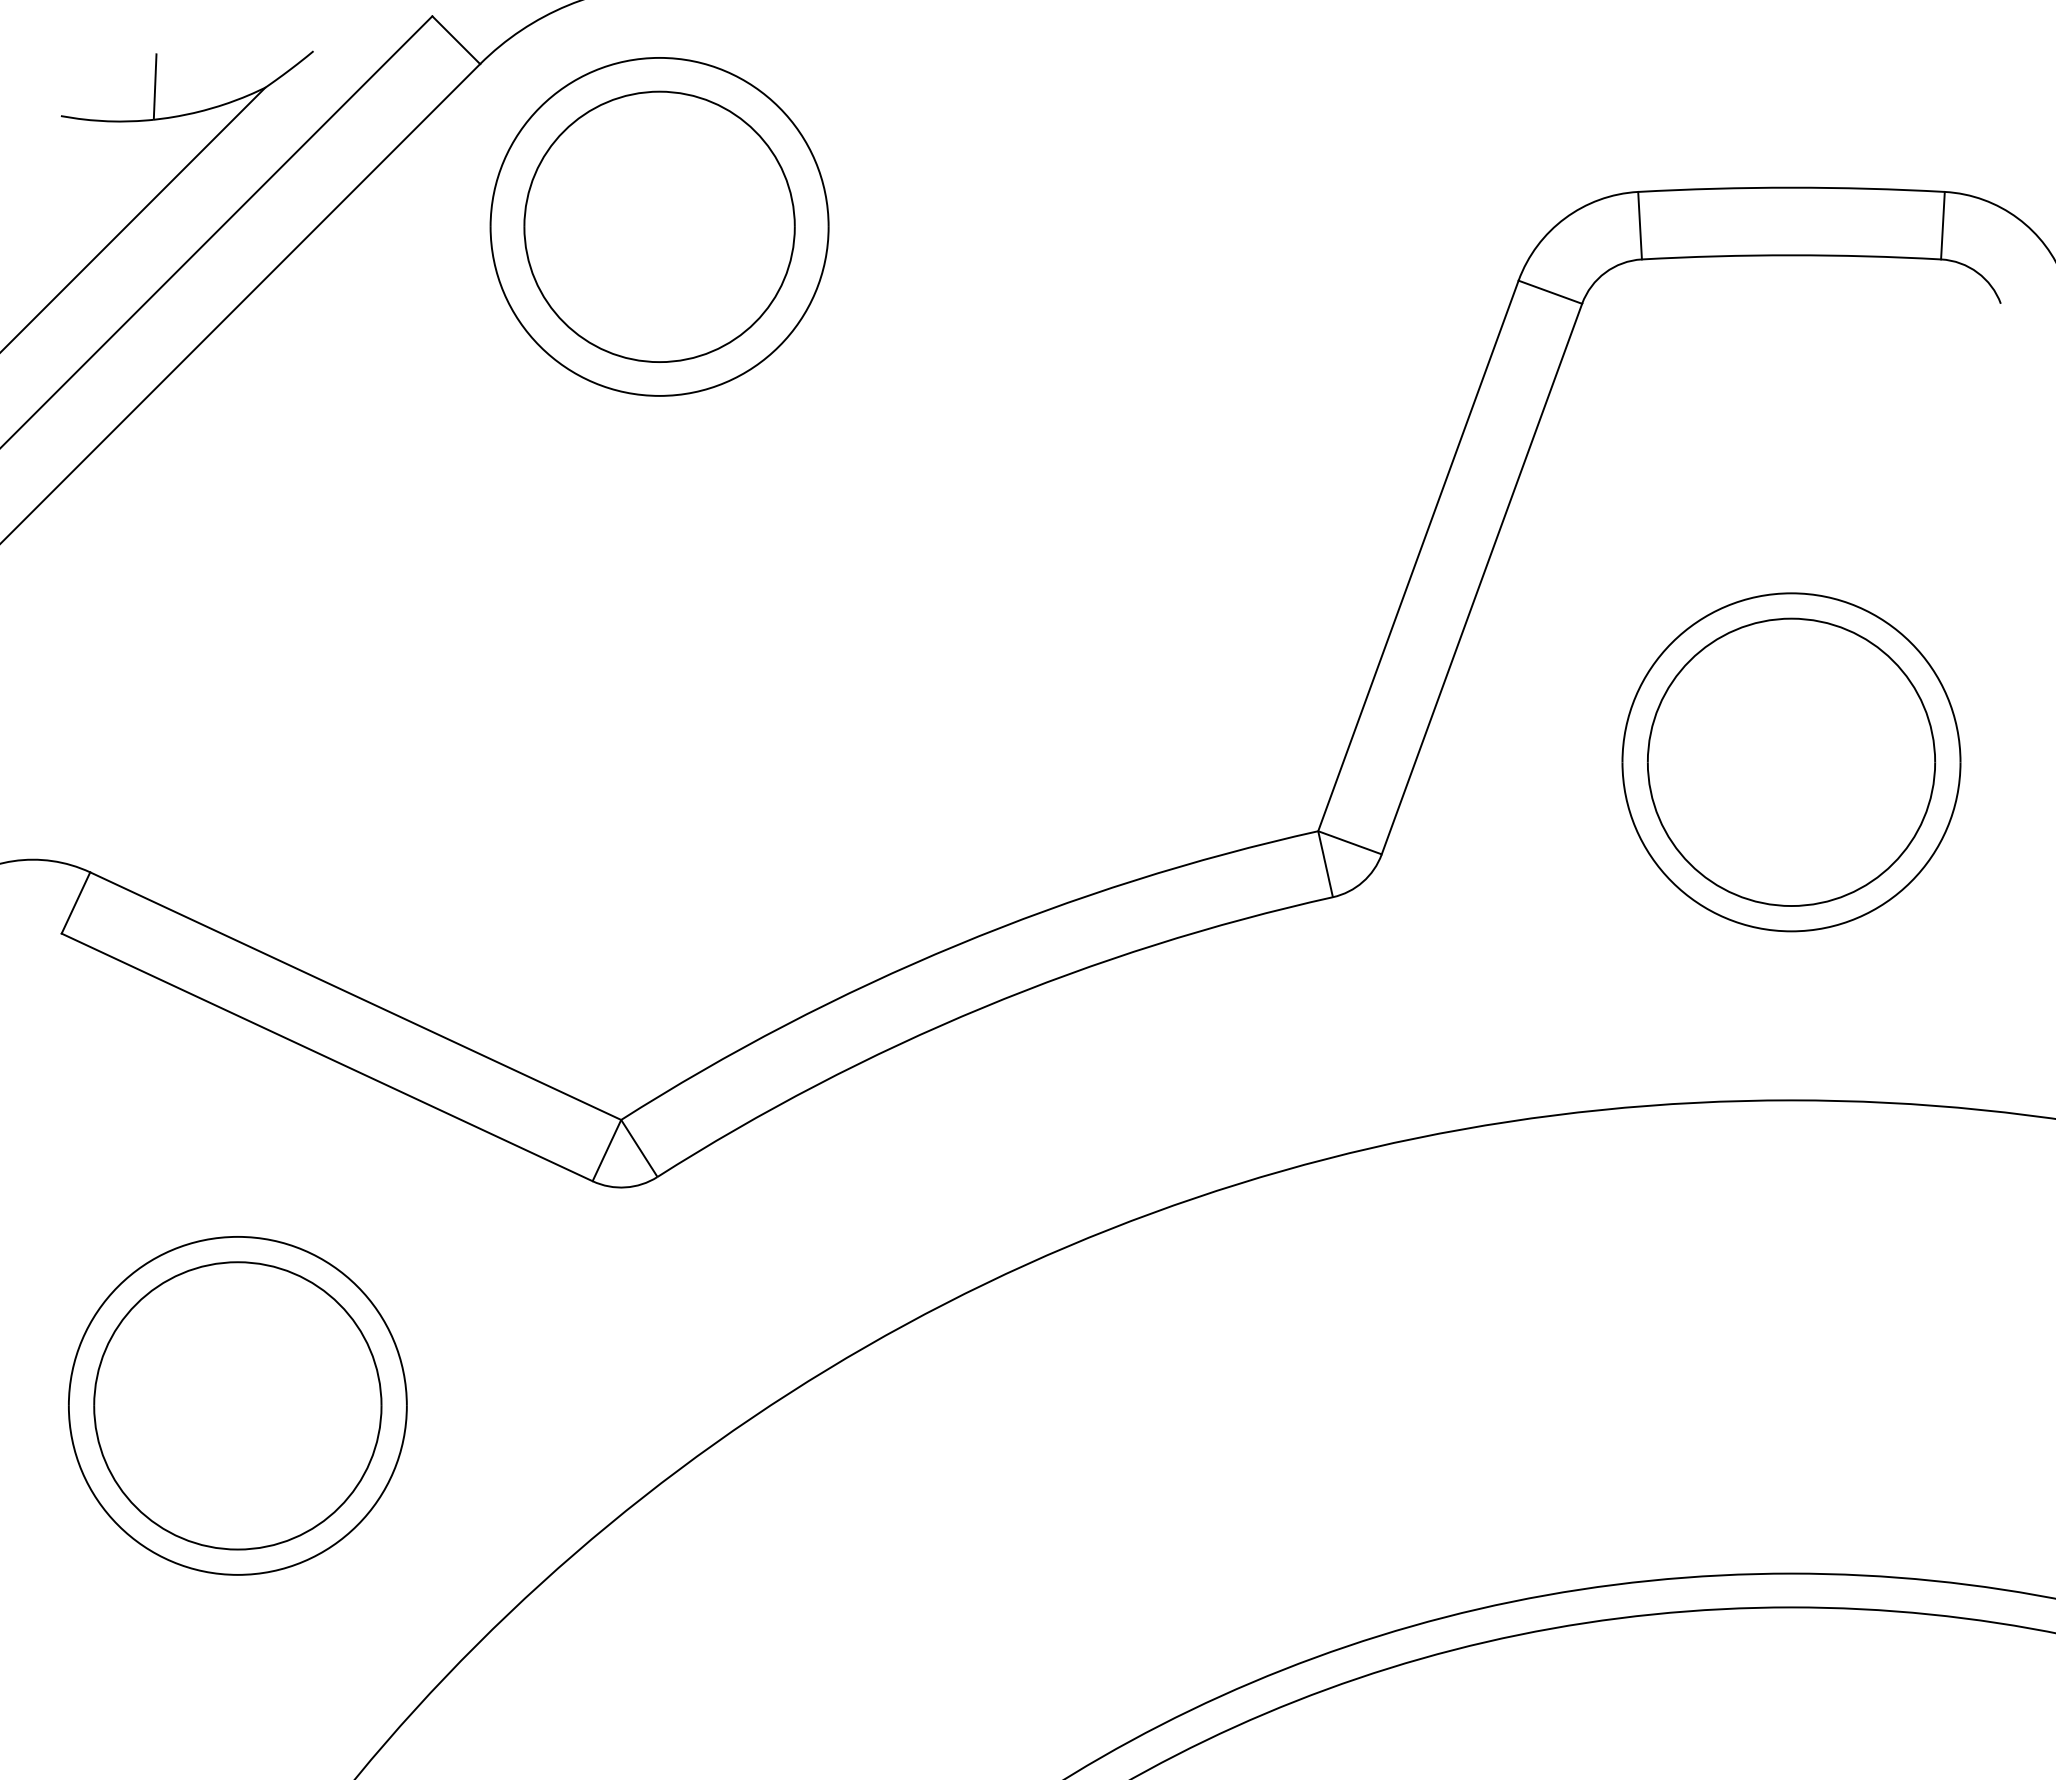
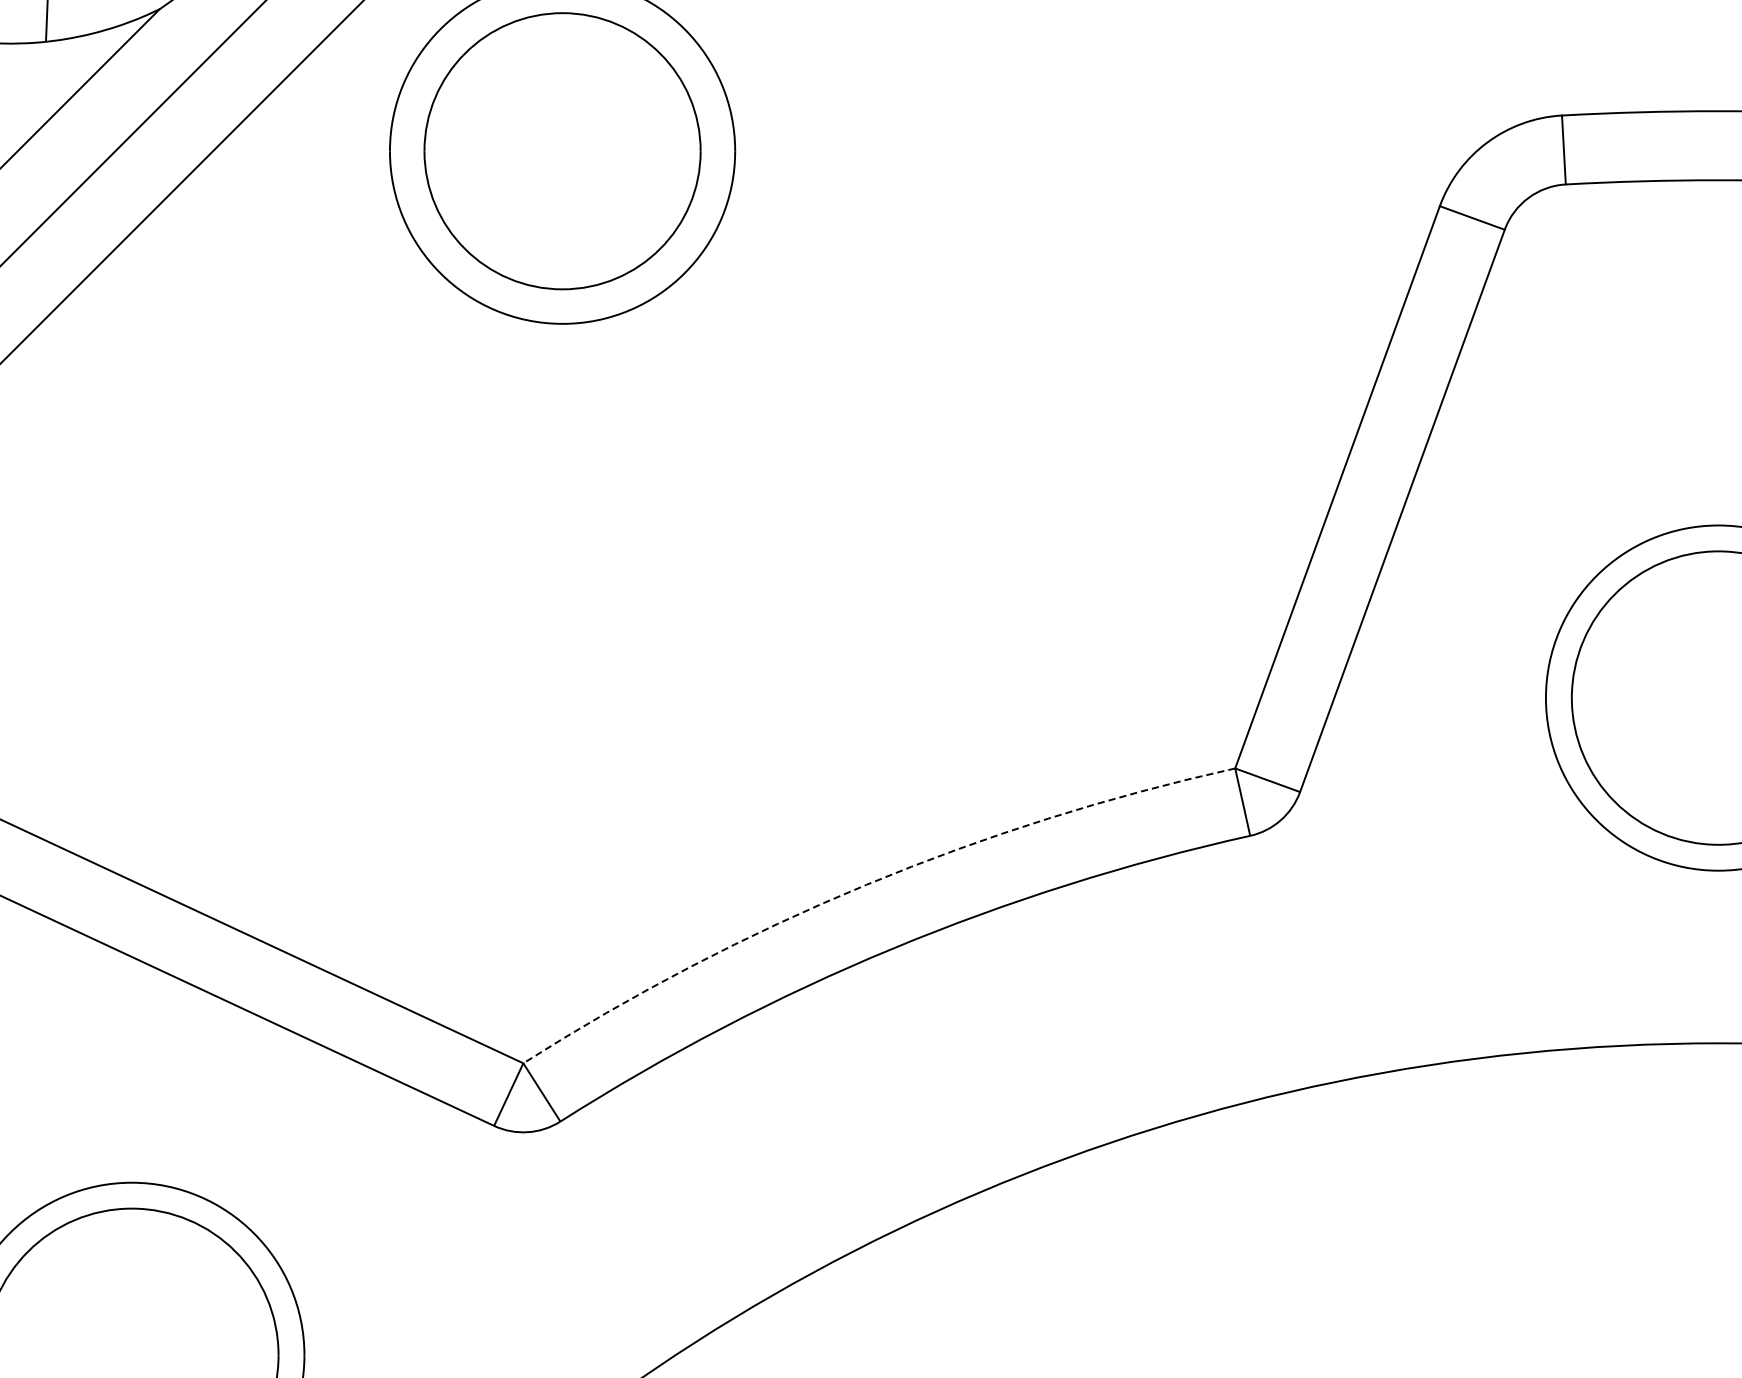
arc: (957, 945) -> (866, 885), solid -> dashed

